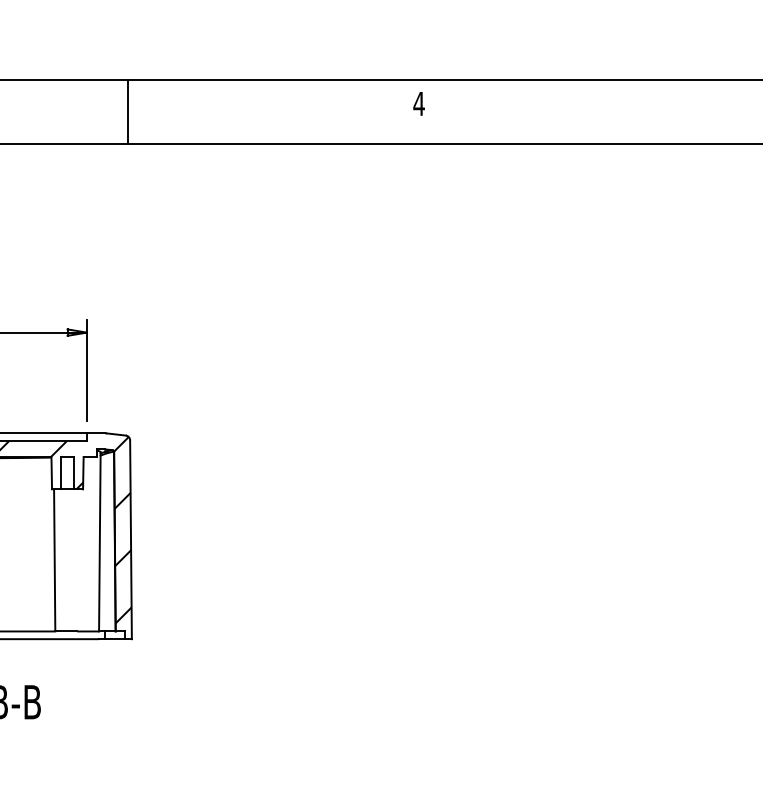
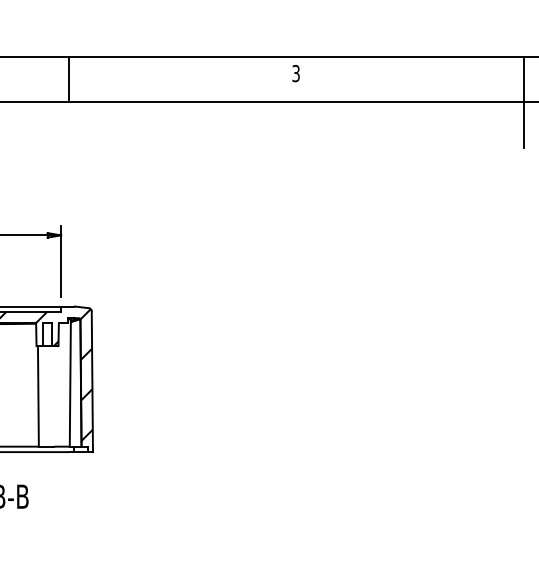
text: (418, 103) -> (295, 73), 4 -> 3
line: (127, 112) -> (68, 79), moved
line: (740, 144) -> (523, 102), added

